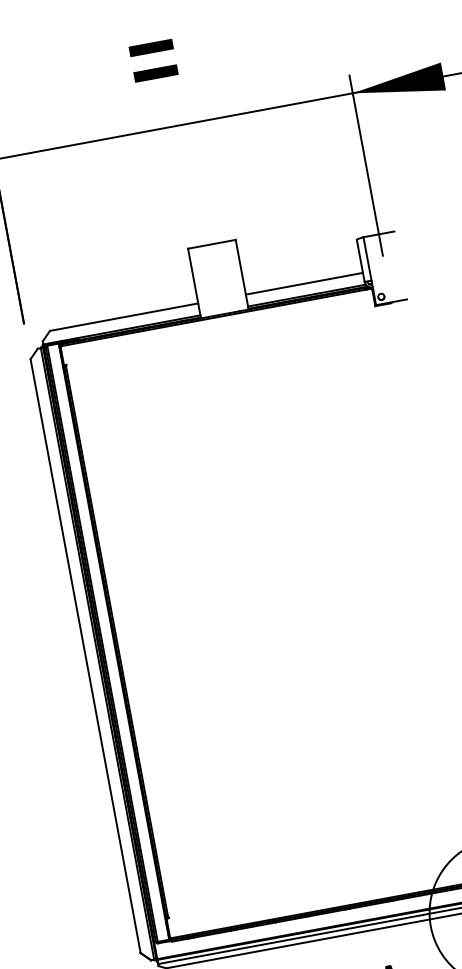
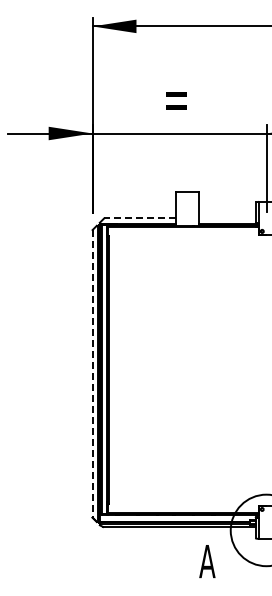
line: (302, 284) -> (226, 218), removed
line: (125, 317) -> (140, 218), solid -> dashed
line: (85, 655) -> (92, 373), solid -> dashed

